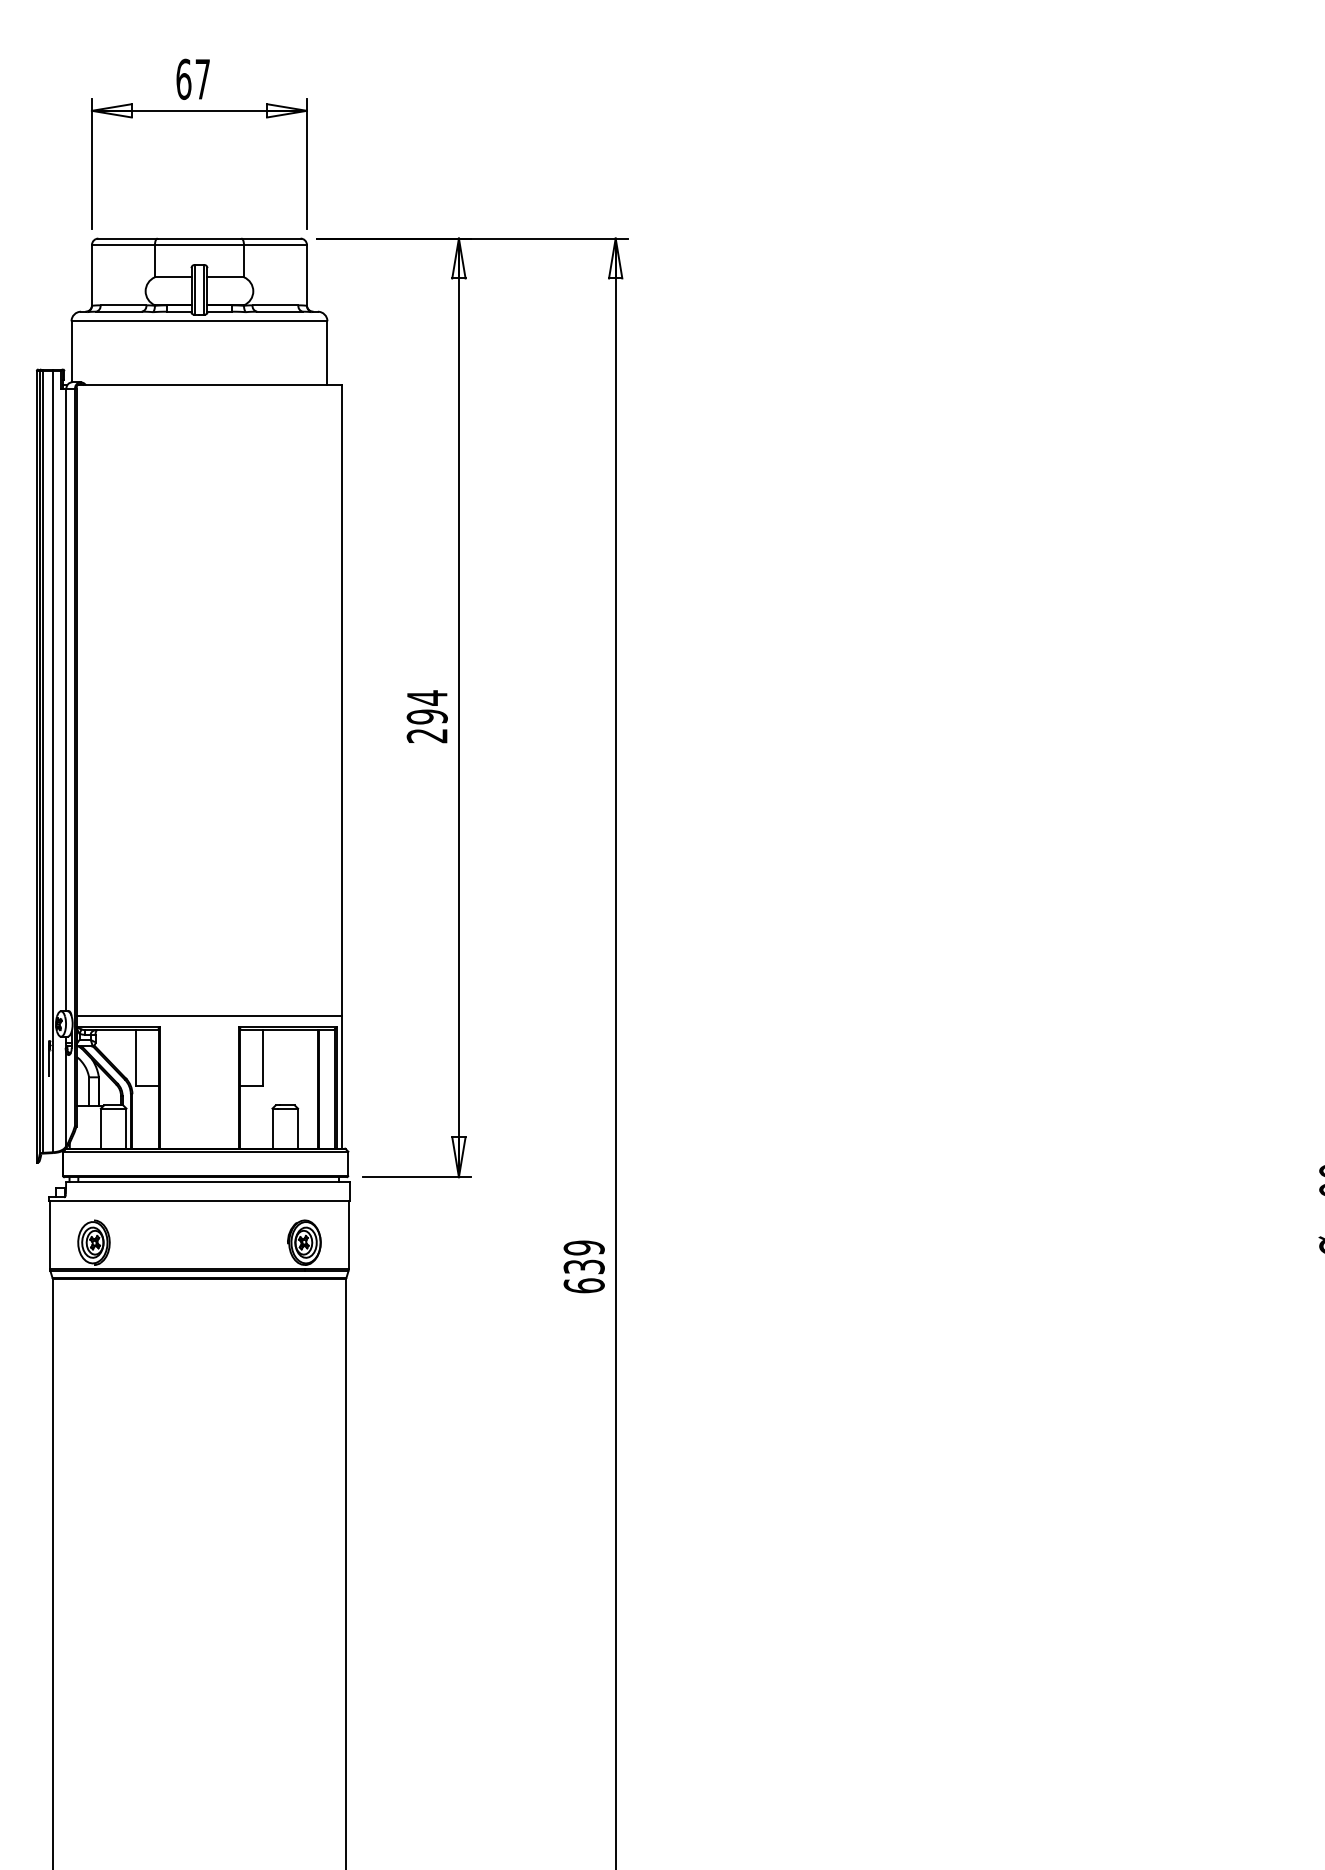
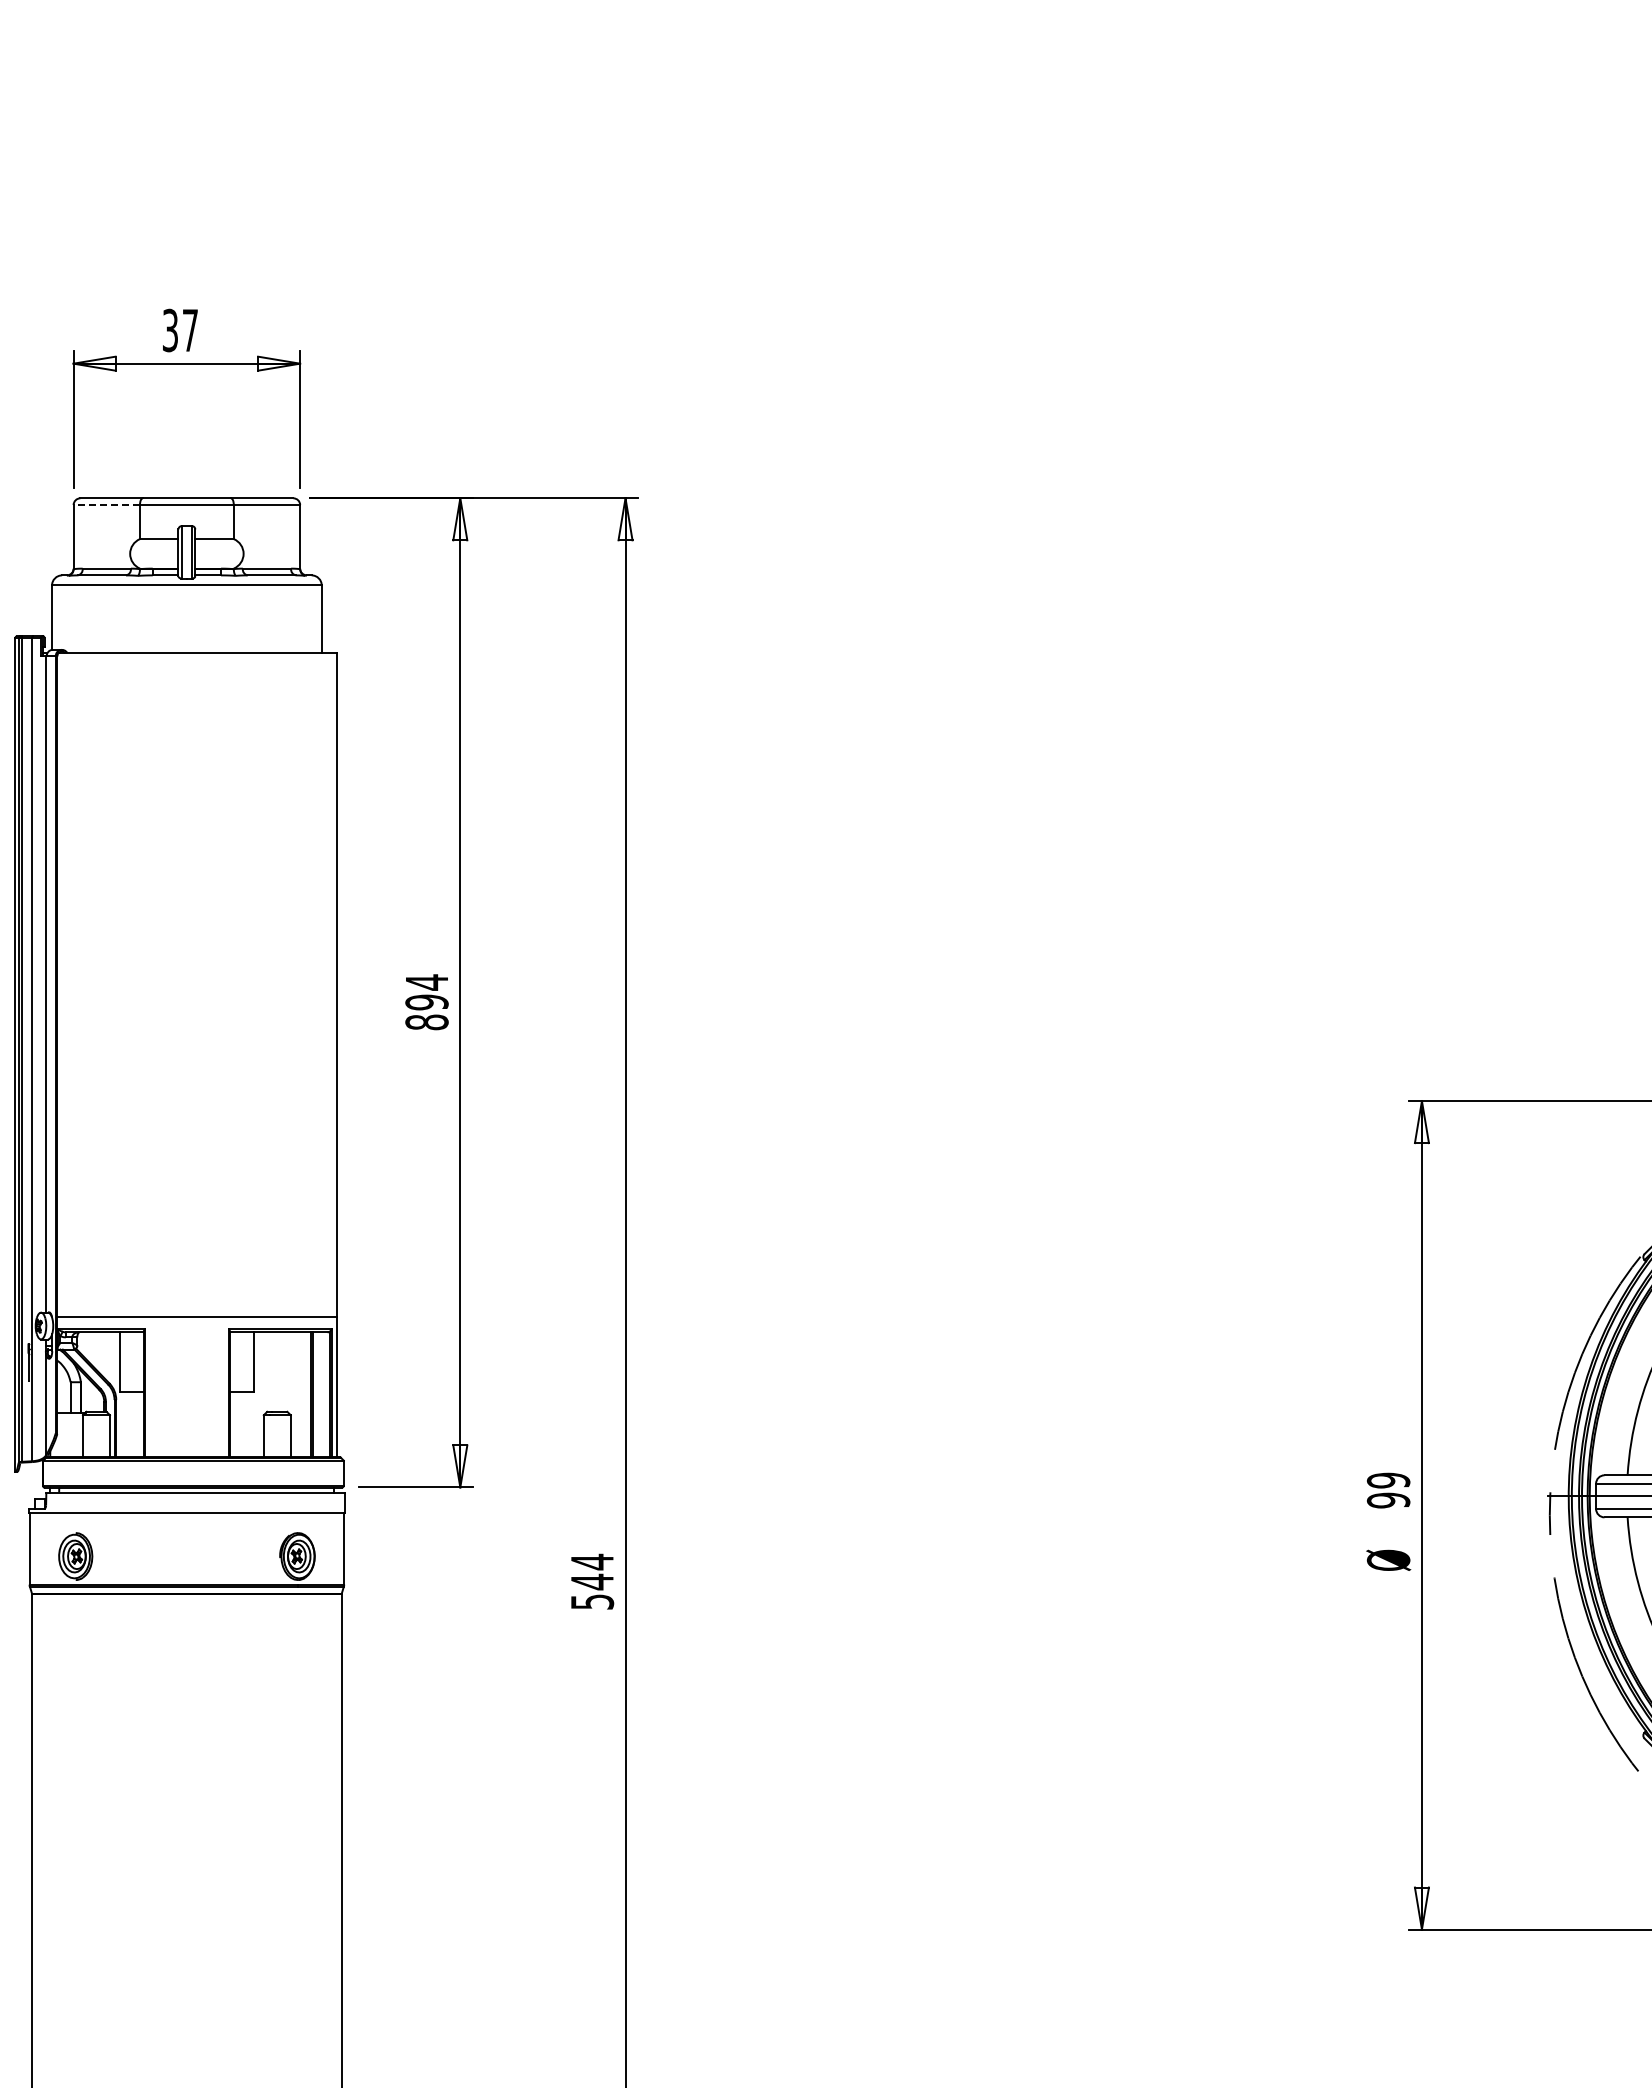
text: (183, 79) -> (170, 330), 67 -> 37
line: (123, 245) -> (106, 505), solid -> dashed
text: (426, 735) -> (426, 1022), 294 -> 894
text: (584, 1266) -> (592, 1581), 639 -> 544

